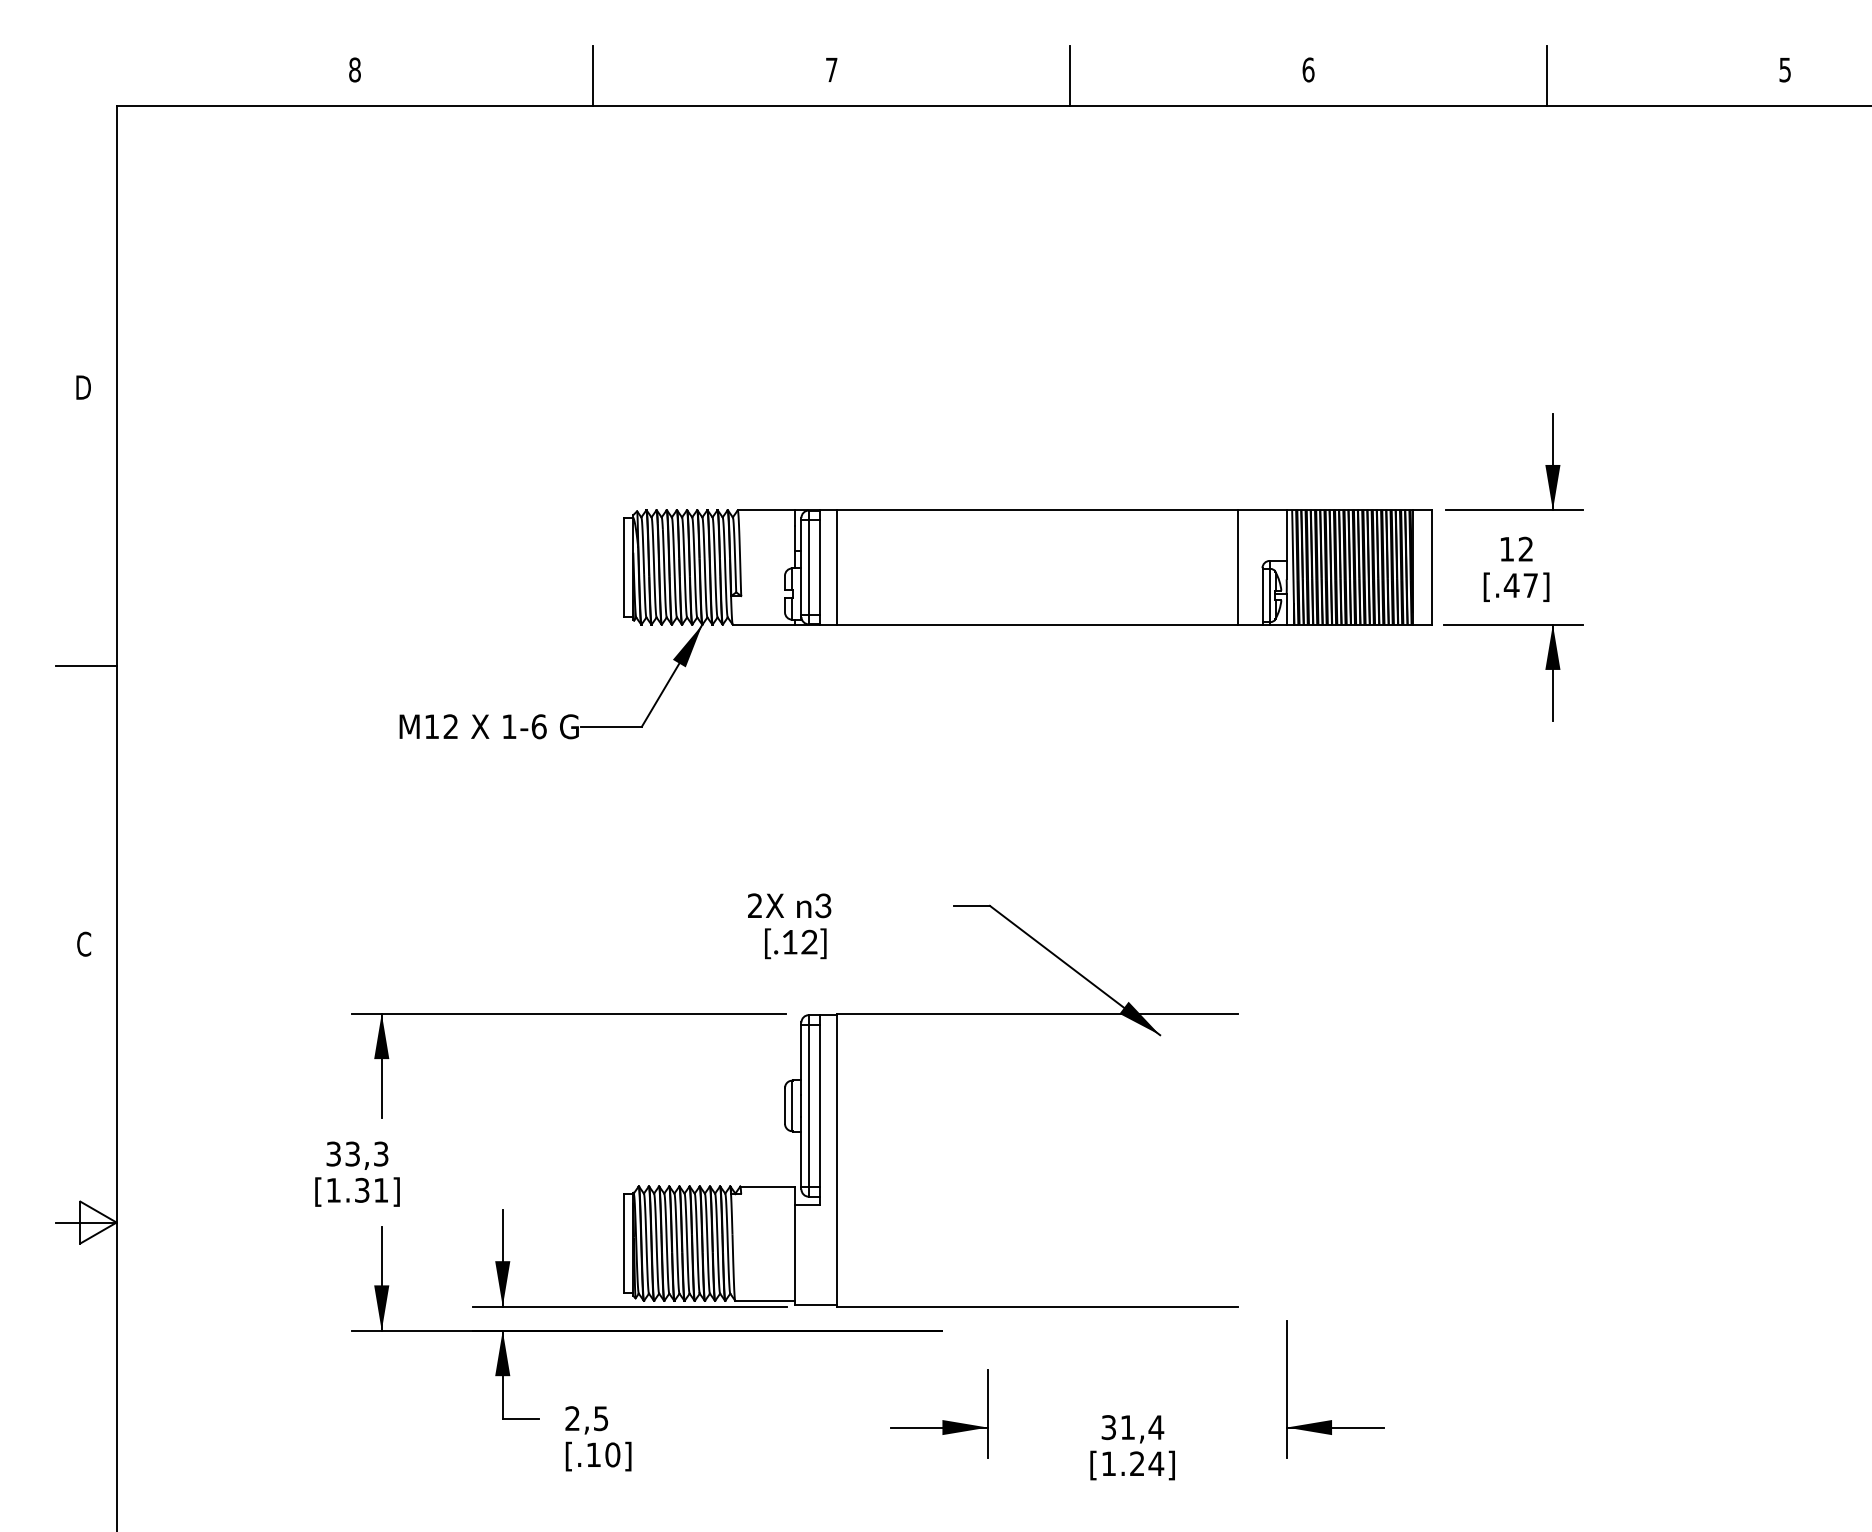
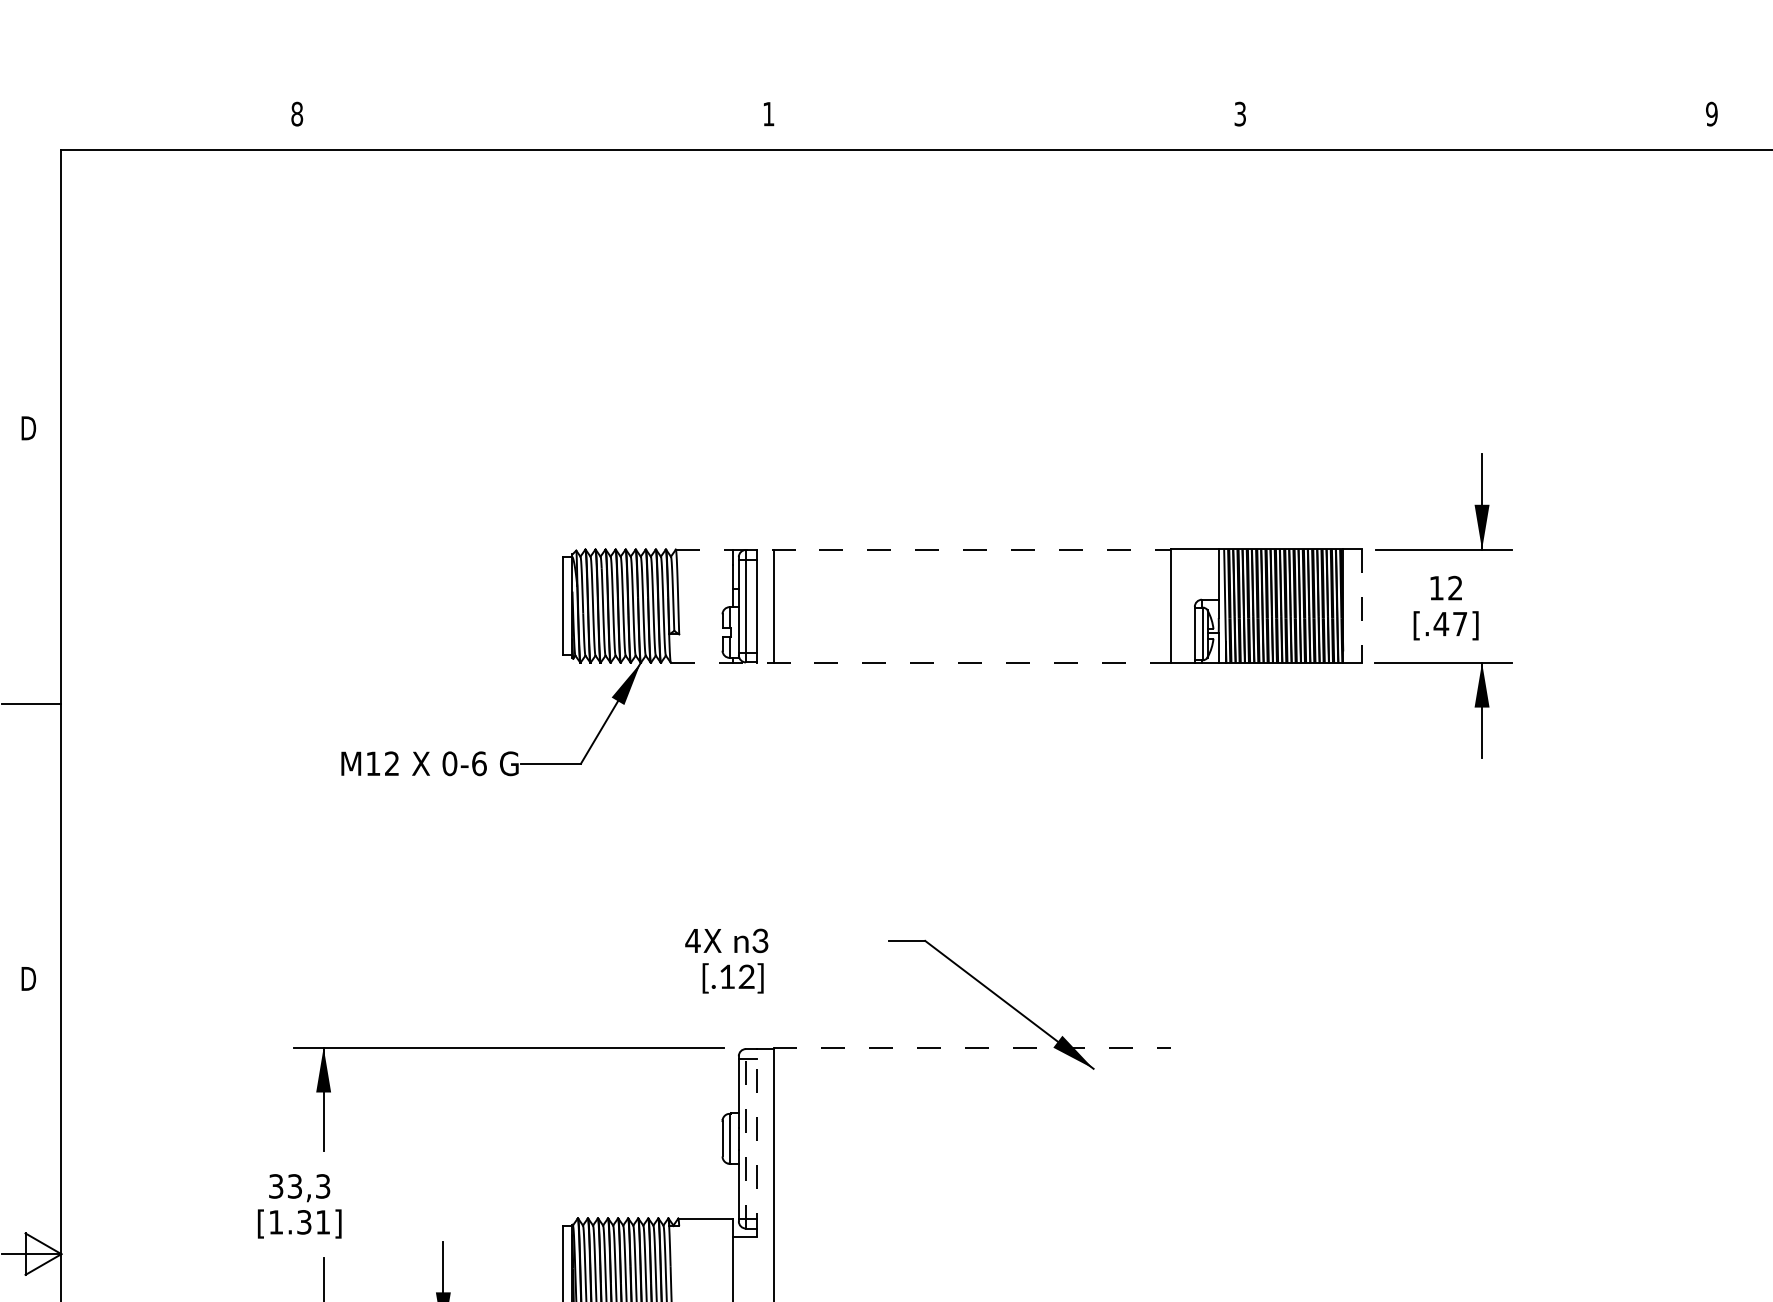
text: (831, 69) -> (768, 113), 7 -> 1
text: (1308, 69) -> (1240, 113), 6 -> 3
text: (1785, 69) -> (1712, 113), 5 -> 9
line: (593, 75) -> (533, 119), removed
line: (1070, 75) -> (1004, 119), removed
line: (1546, 75) -> (1475, 119), removed
line: (988, 510) -> (923, 549), solid -> dashed
line: (1431, 567) -> (1361, 606), solid -> dashed
line: (985, 624) -> (920, 662), solid -> dashed
text: (509, 726) -> (450, 763), 1-6 -> 0-6
text: (755, 905) -> (693, 940), 2X -> 4X
text: (83, 943) -> (28, 978), C -> D
line: (1037, 1013) -> (972, 1047), solid -> dashed
line: (808, 1105) -> (745, 1138), solid -> dashed
line: (819, 1109) -> (756, 1142), solid -> dashed

